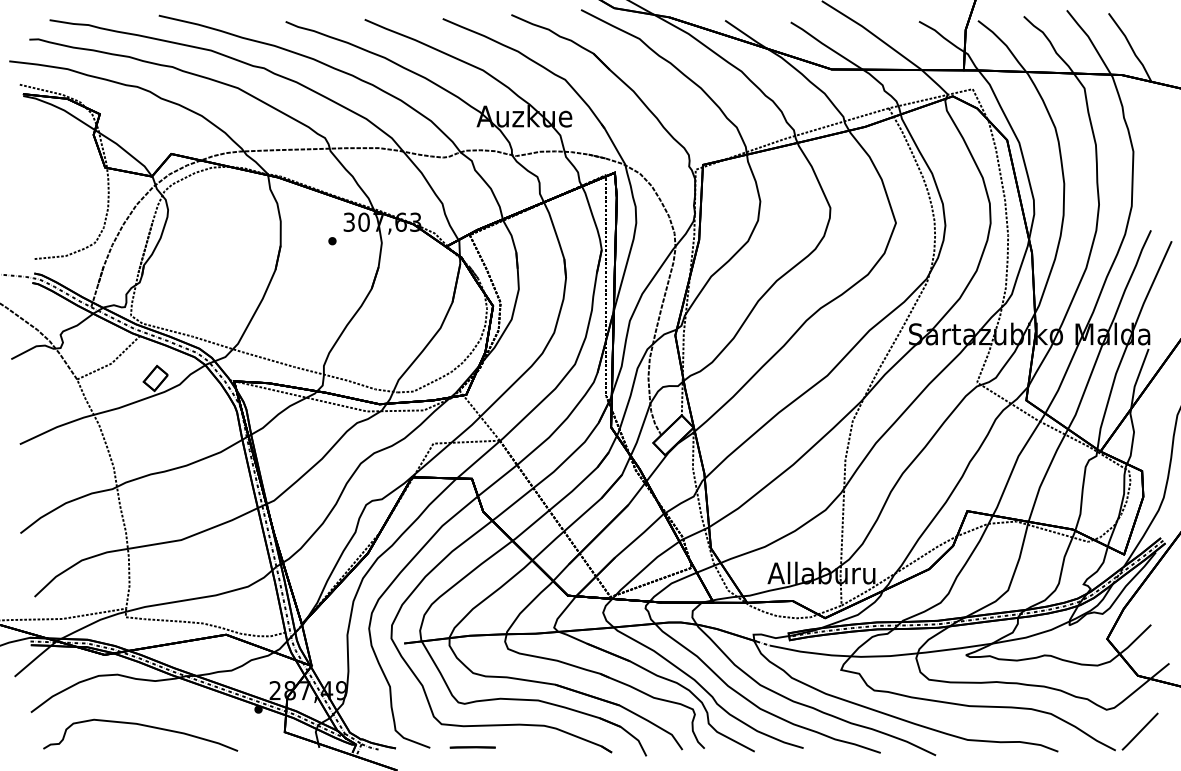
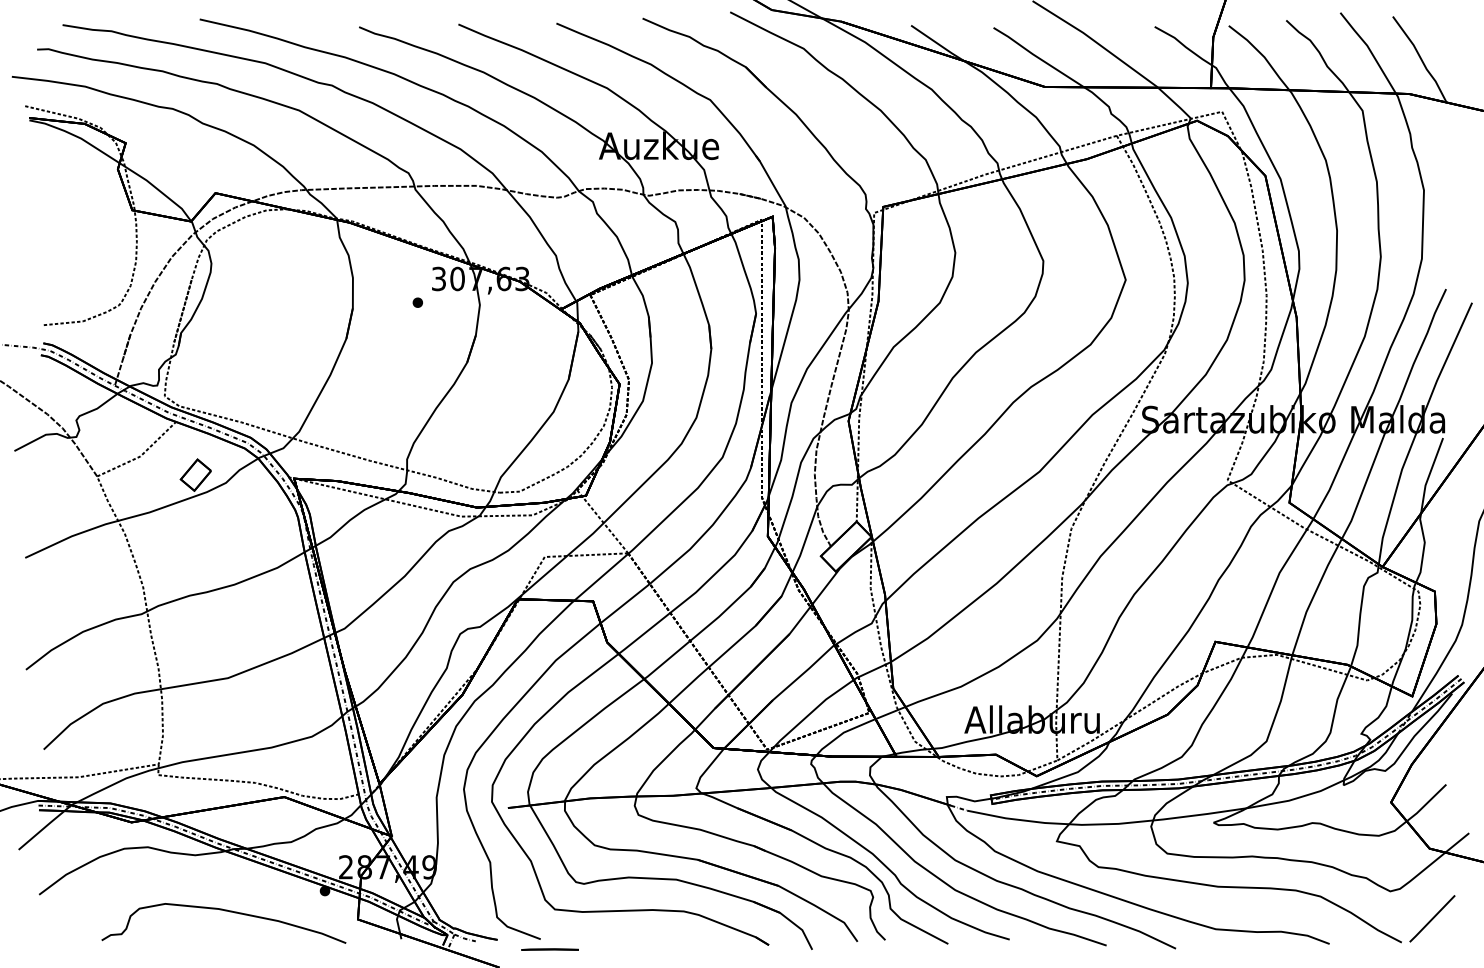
curve: (141, 725) -> (224, 911), moved
line: (472, 747) -> (549, 949), moved

